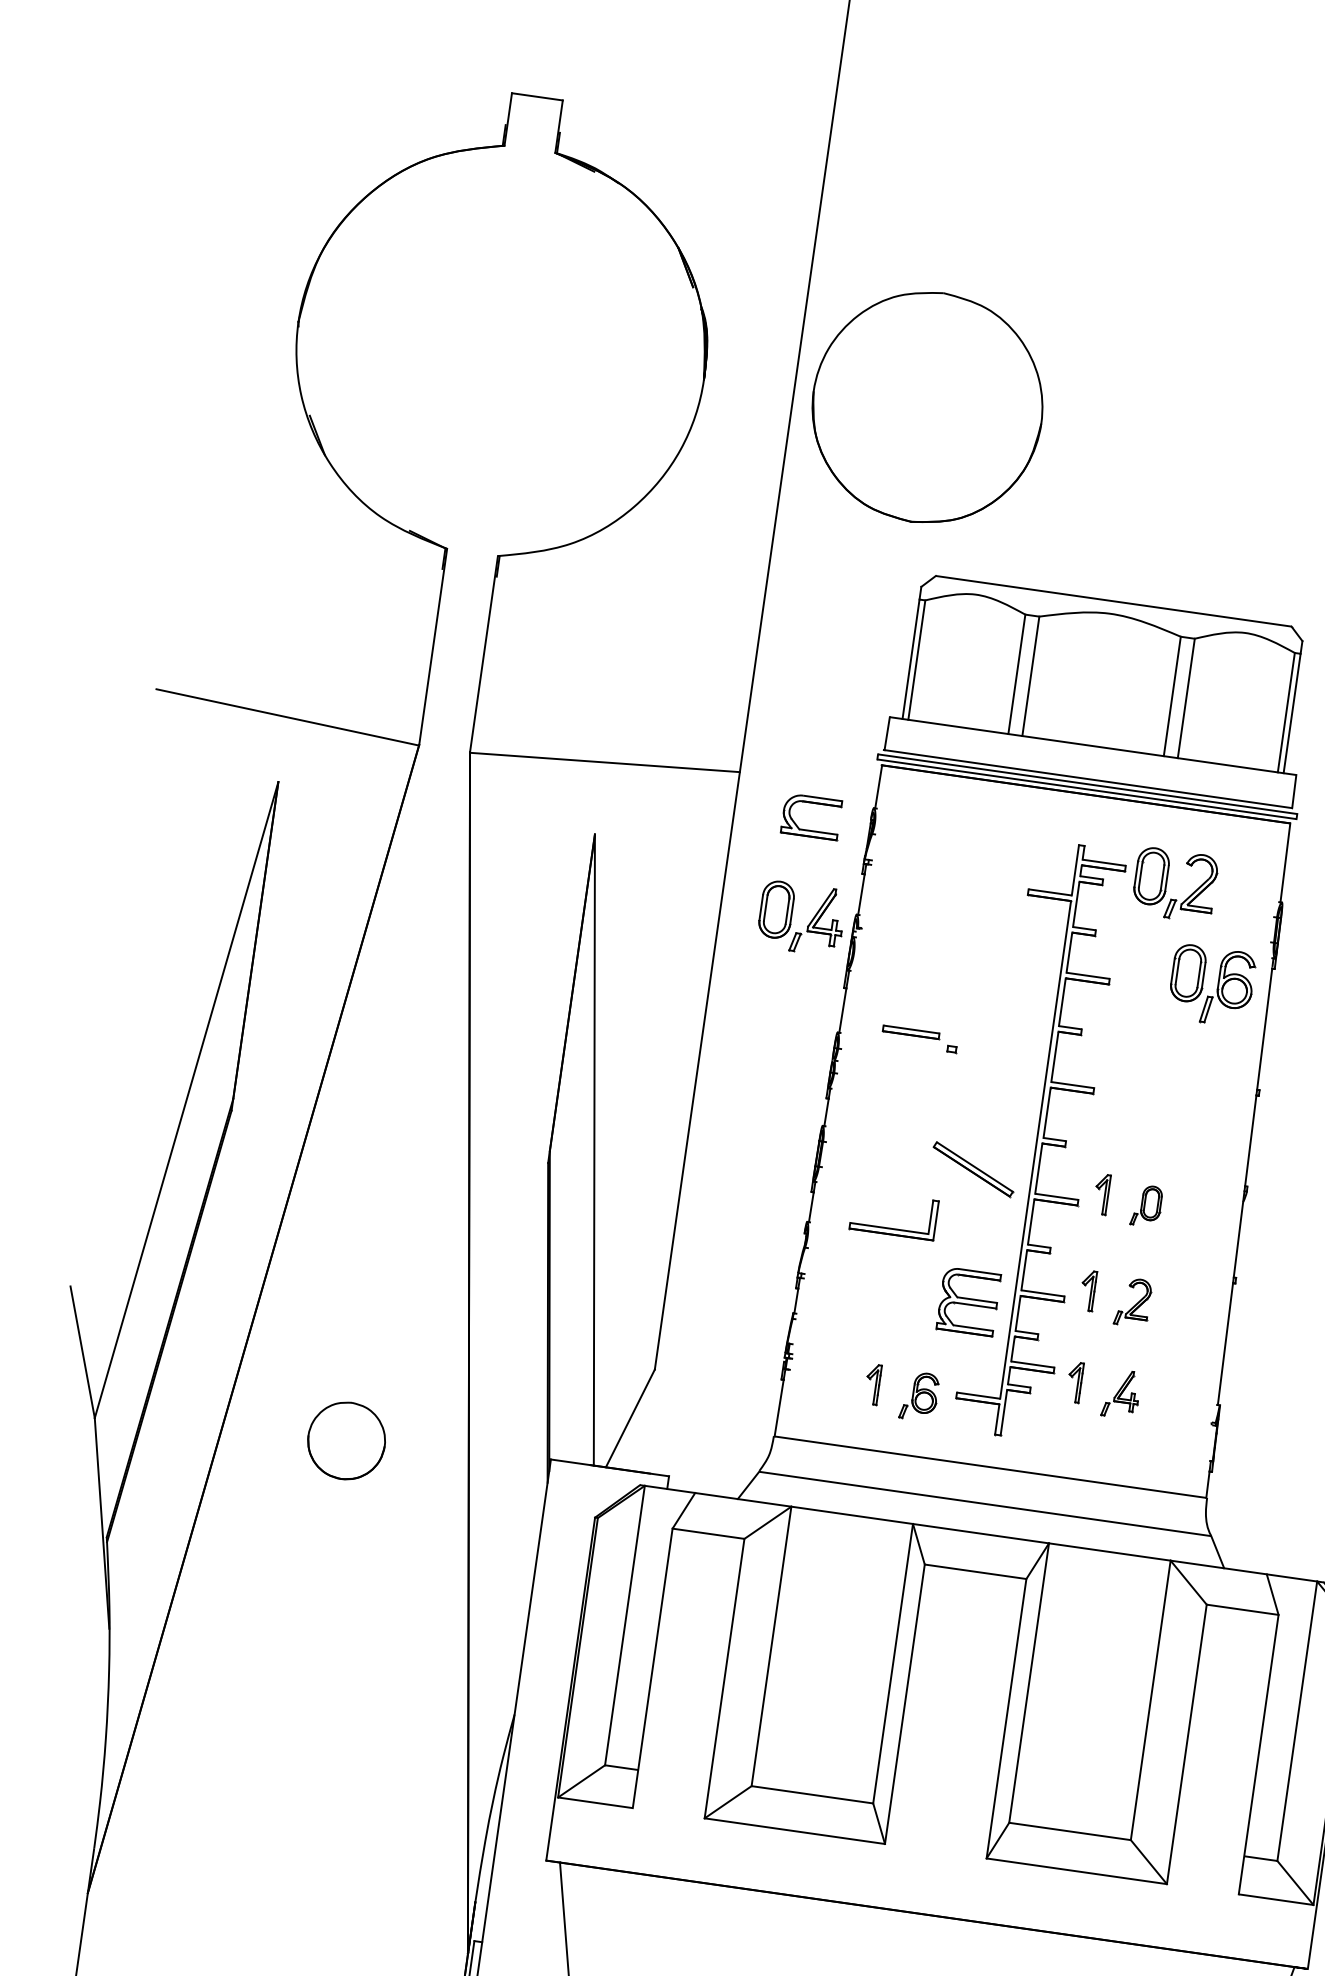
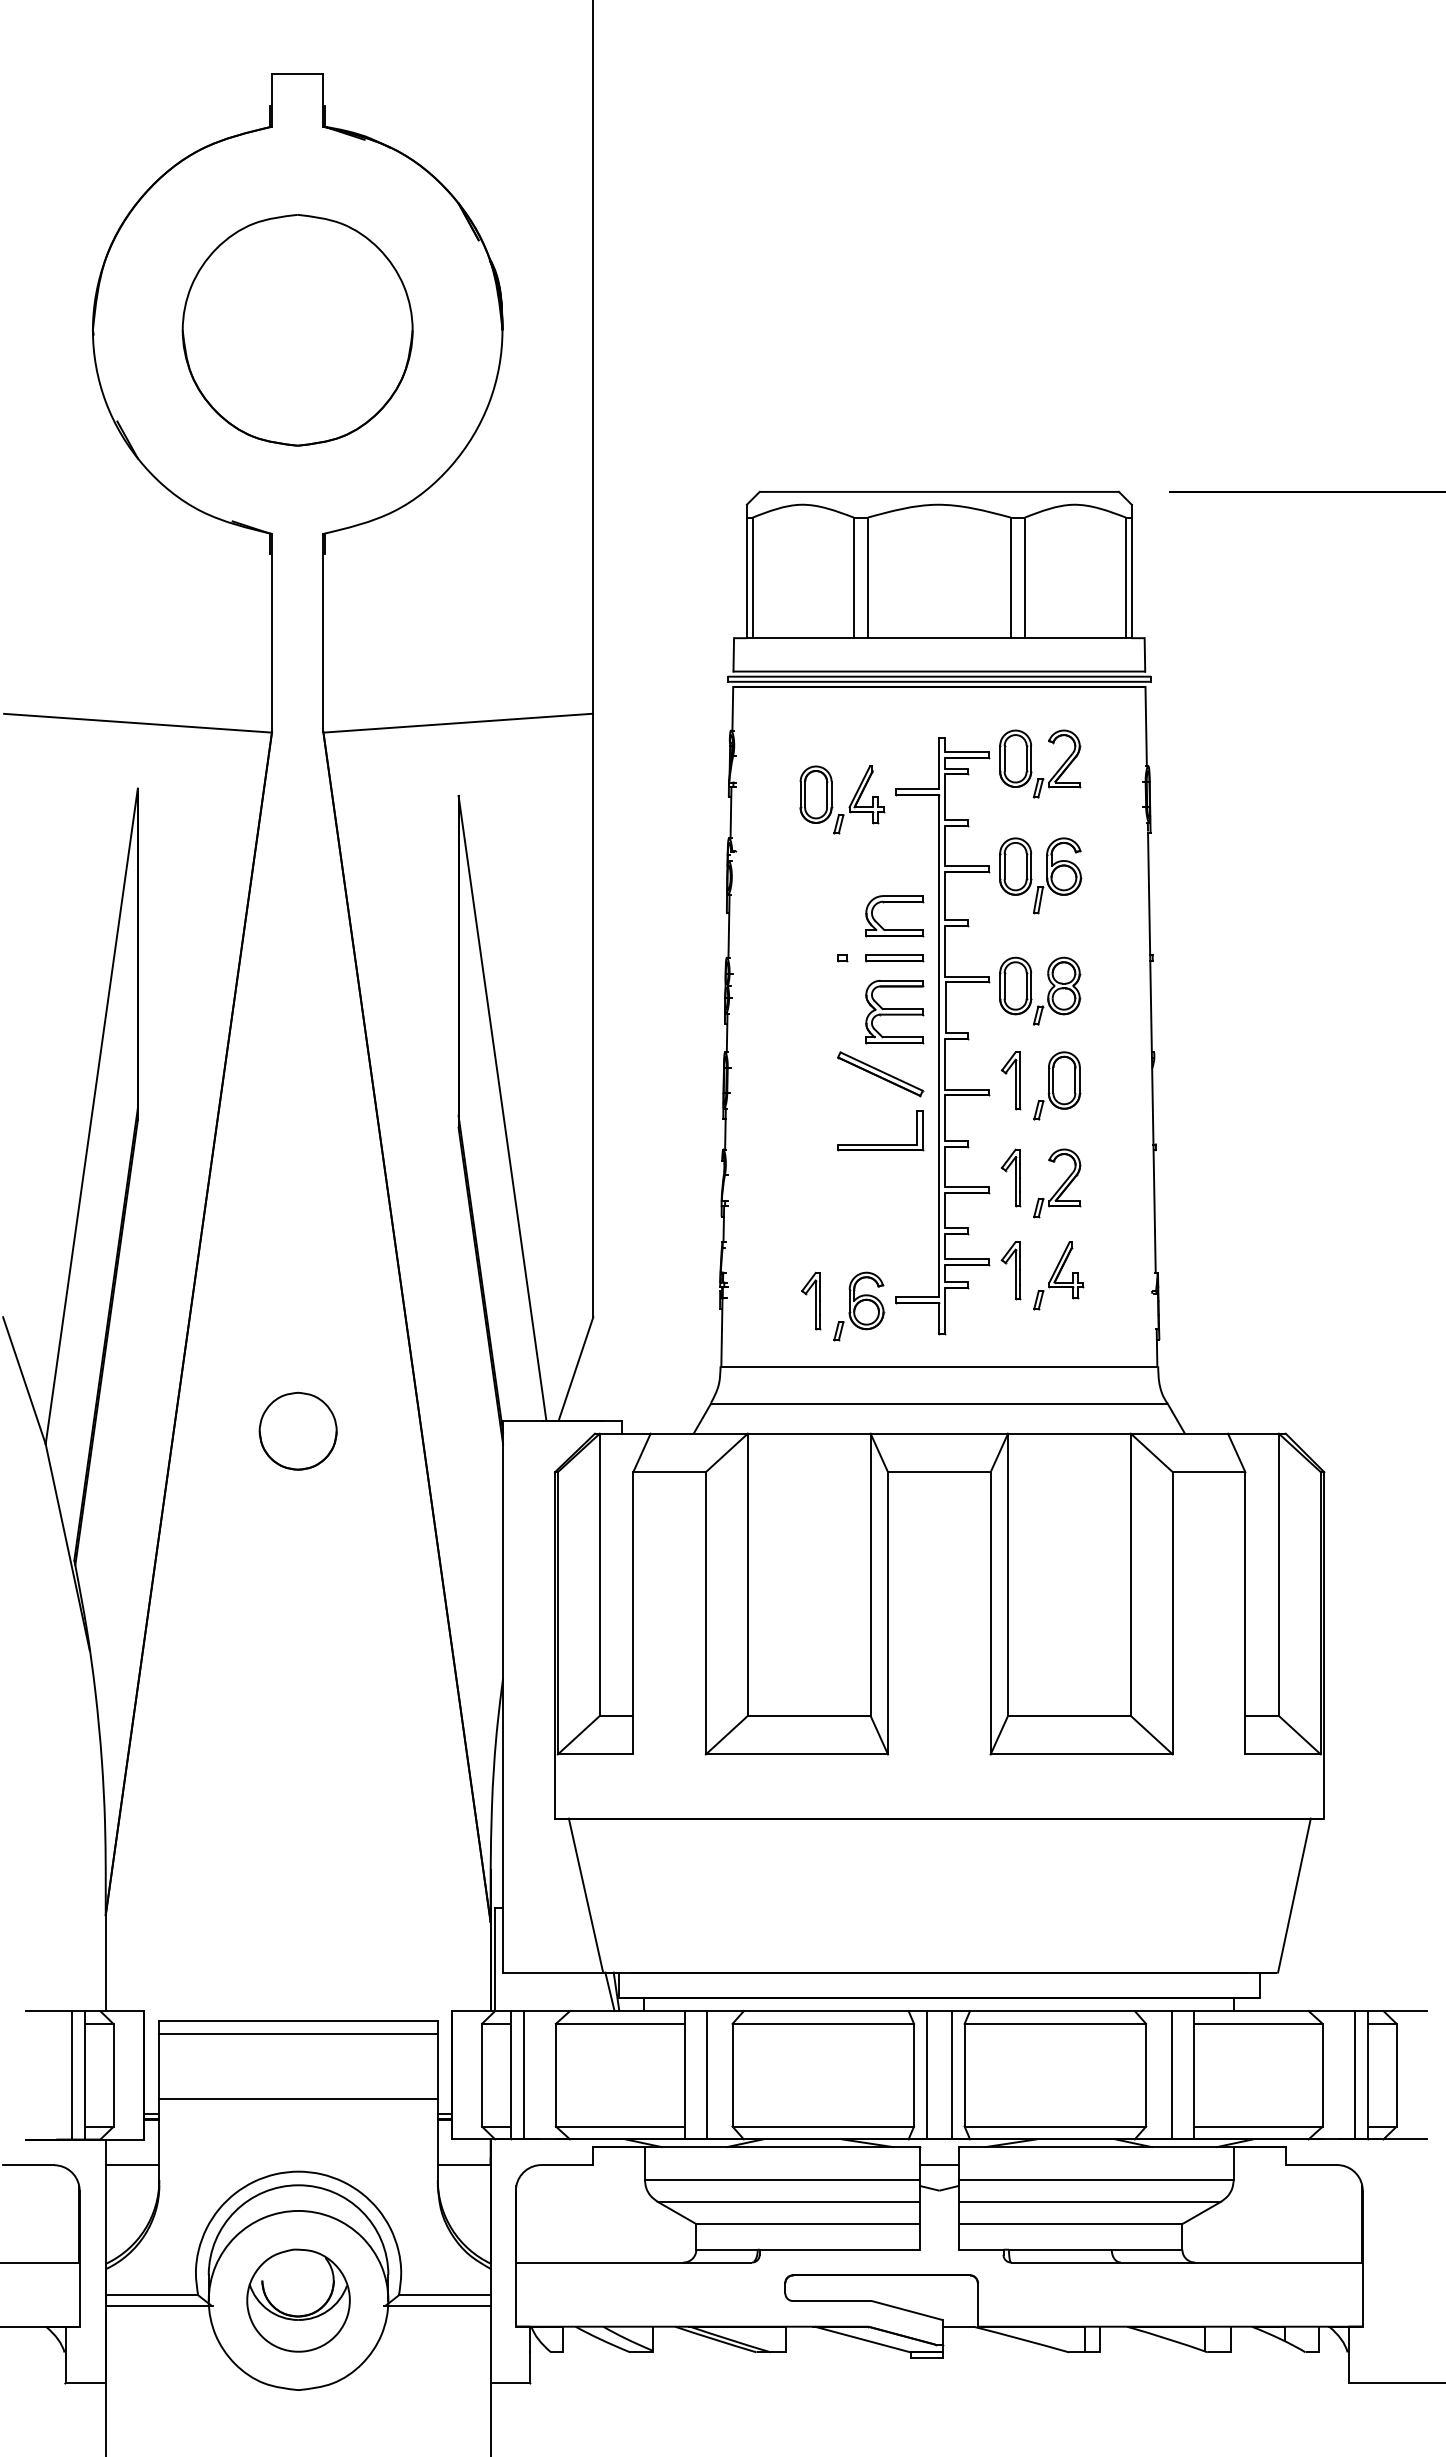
part: (927, 407) -> (297, 330), moved
part: (809, 830) -> (894, 929), moved
part: (809, 922) -> (850, 802), moved
part: (1211, 985) -> (1040, 875), moved
part: (911, 1032) -> (894, 958), moved
part: (1151, 1111) -> (1048, 991), added
part: (1102, 1194) -> (1011, 1080), size x1.43
part: (1147, 1205) -> (1057, 1085), size x1.67
part: (892, 1228) -> (880, 1144), moved
part: (1088, 1290) -> (1011, 1177), size x1.43
part: (968, 1301) -> (894, 1011), moved
part: (1133, 1302) -> (1057, 1183), size x1.43
part: (1074, 1382) -> (1010, 1270), size x1.43
part: (873, 1383) -> (811, 1300), size x1.43
part: (1121, 1393) -> (1058, 1275), size x1.43
part: (919, 1396) -> (859, 1306), size x1.43

